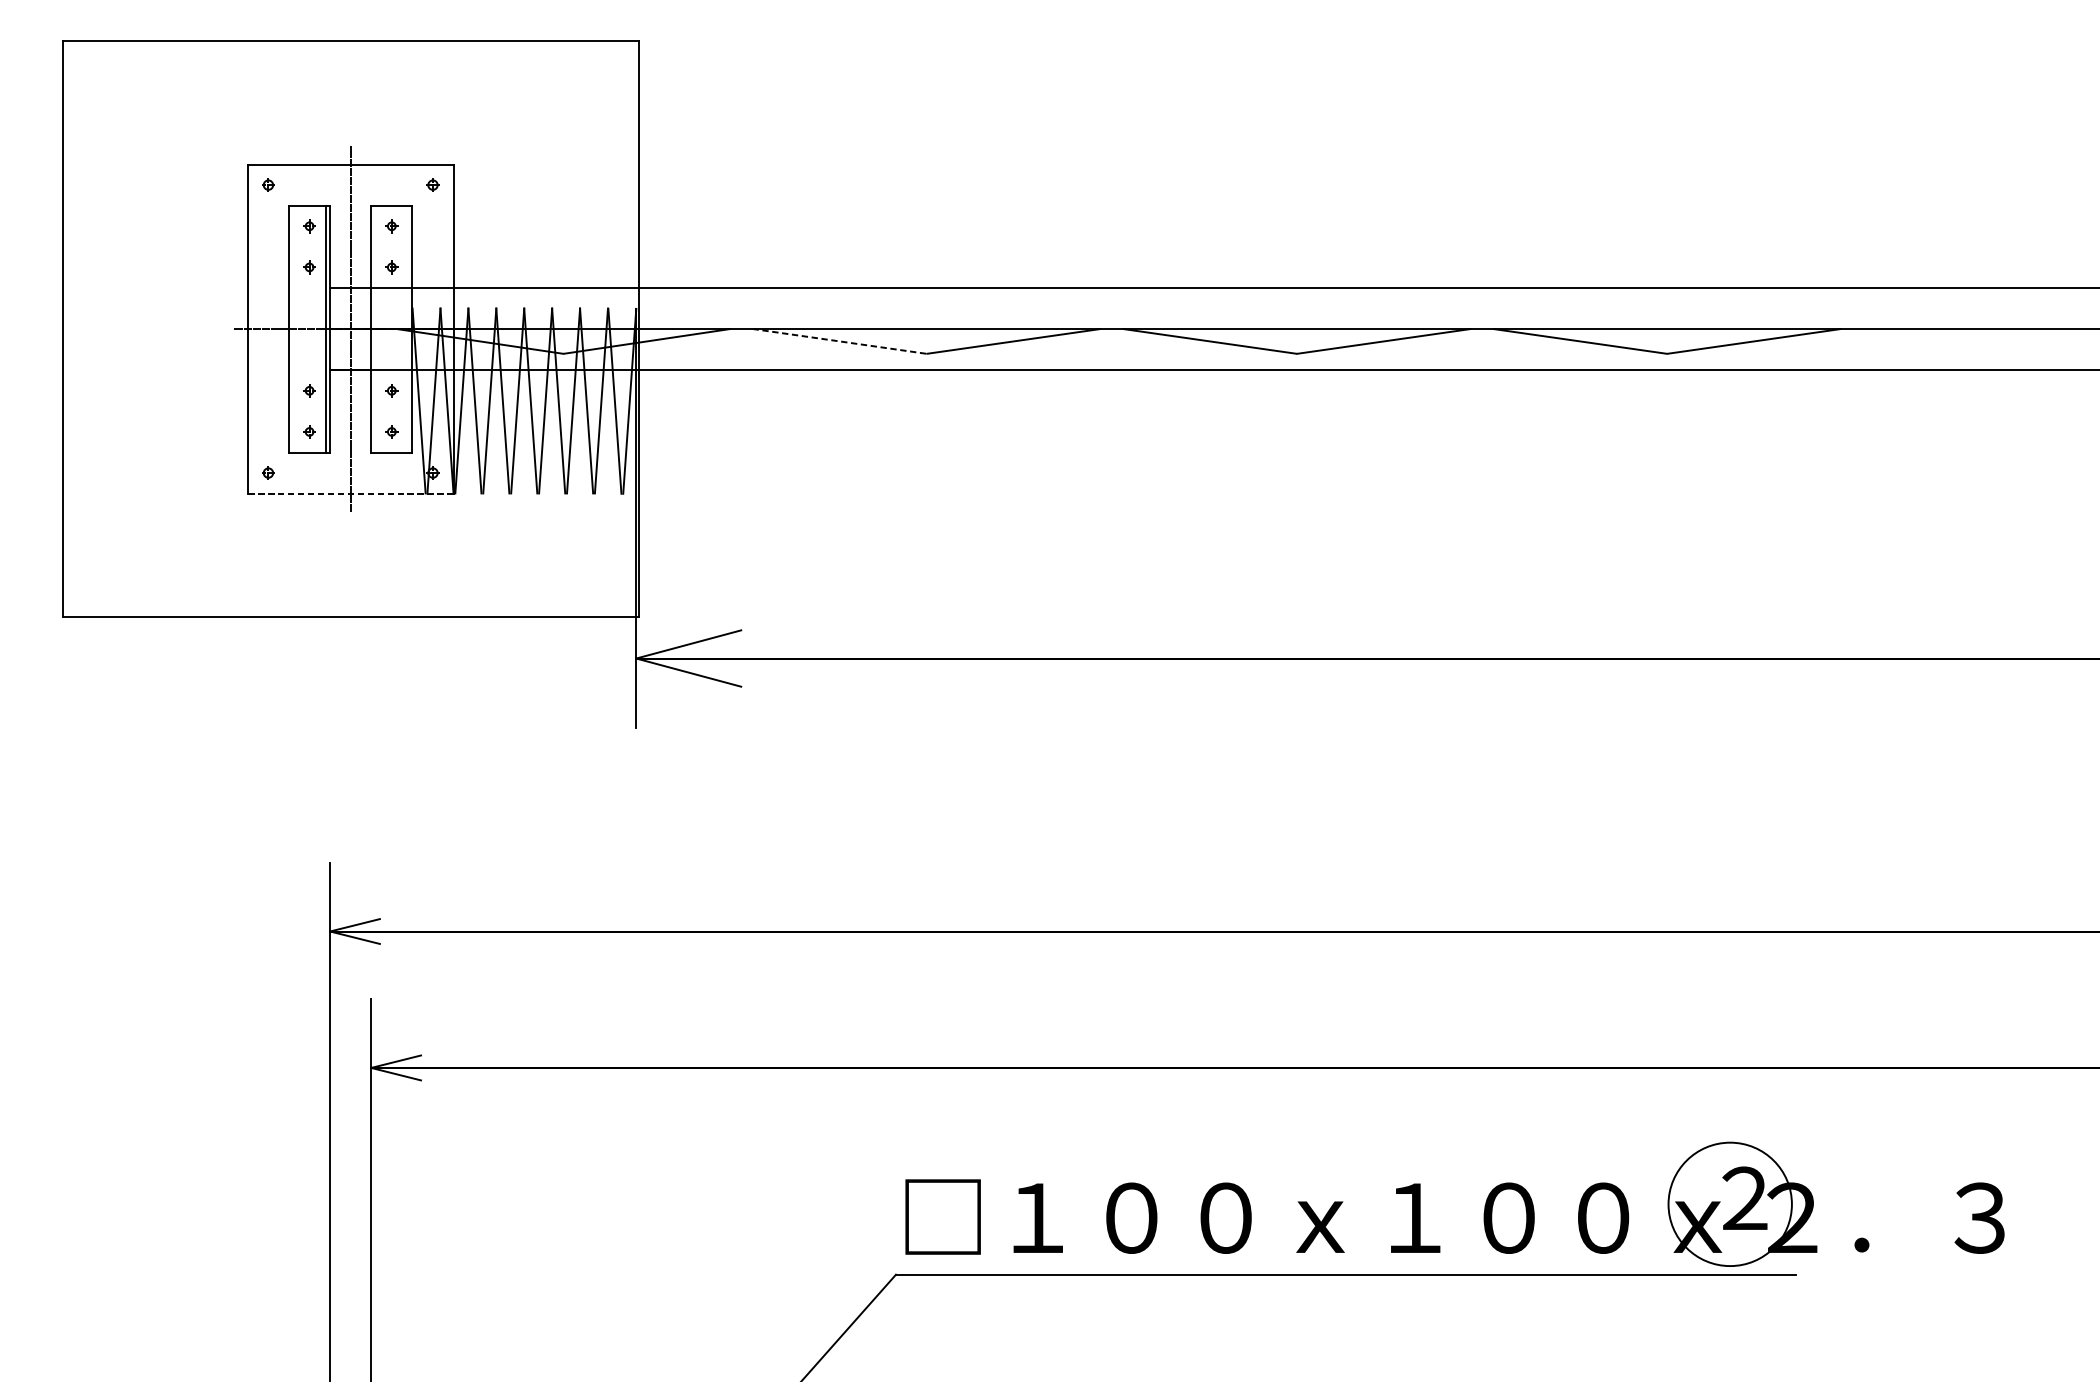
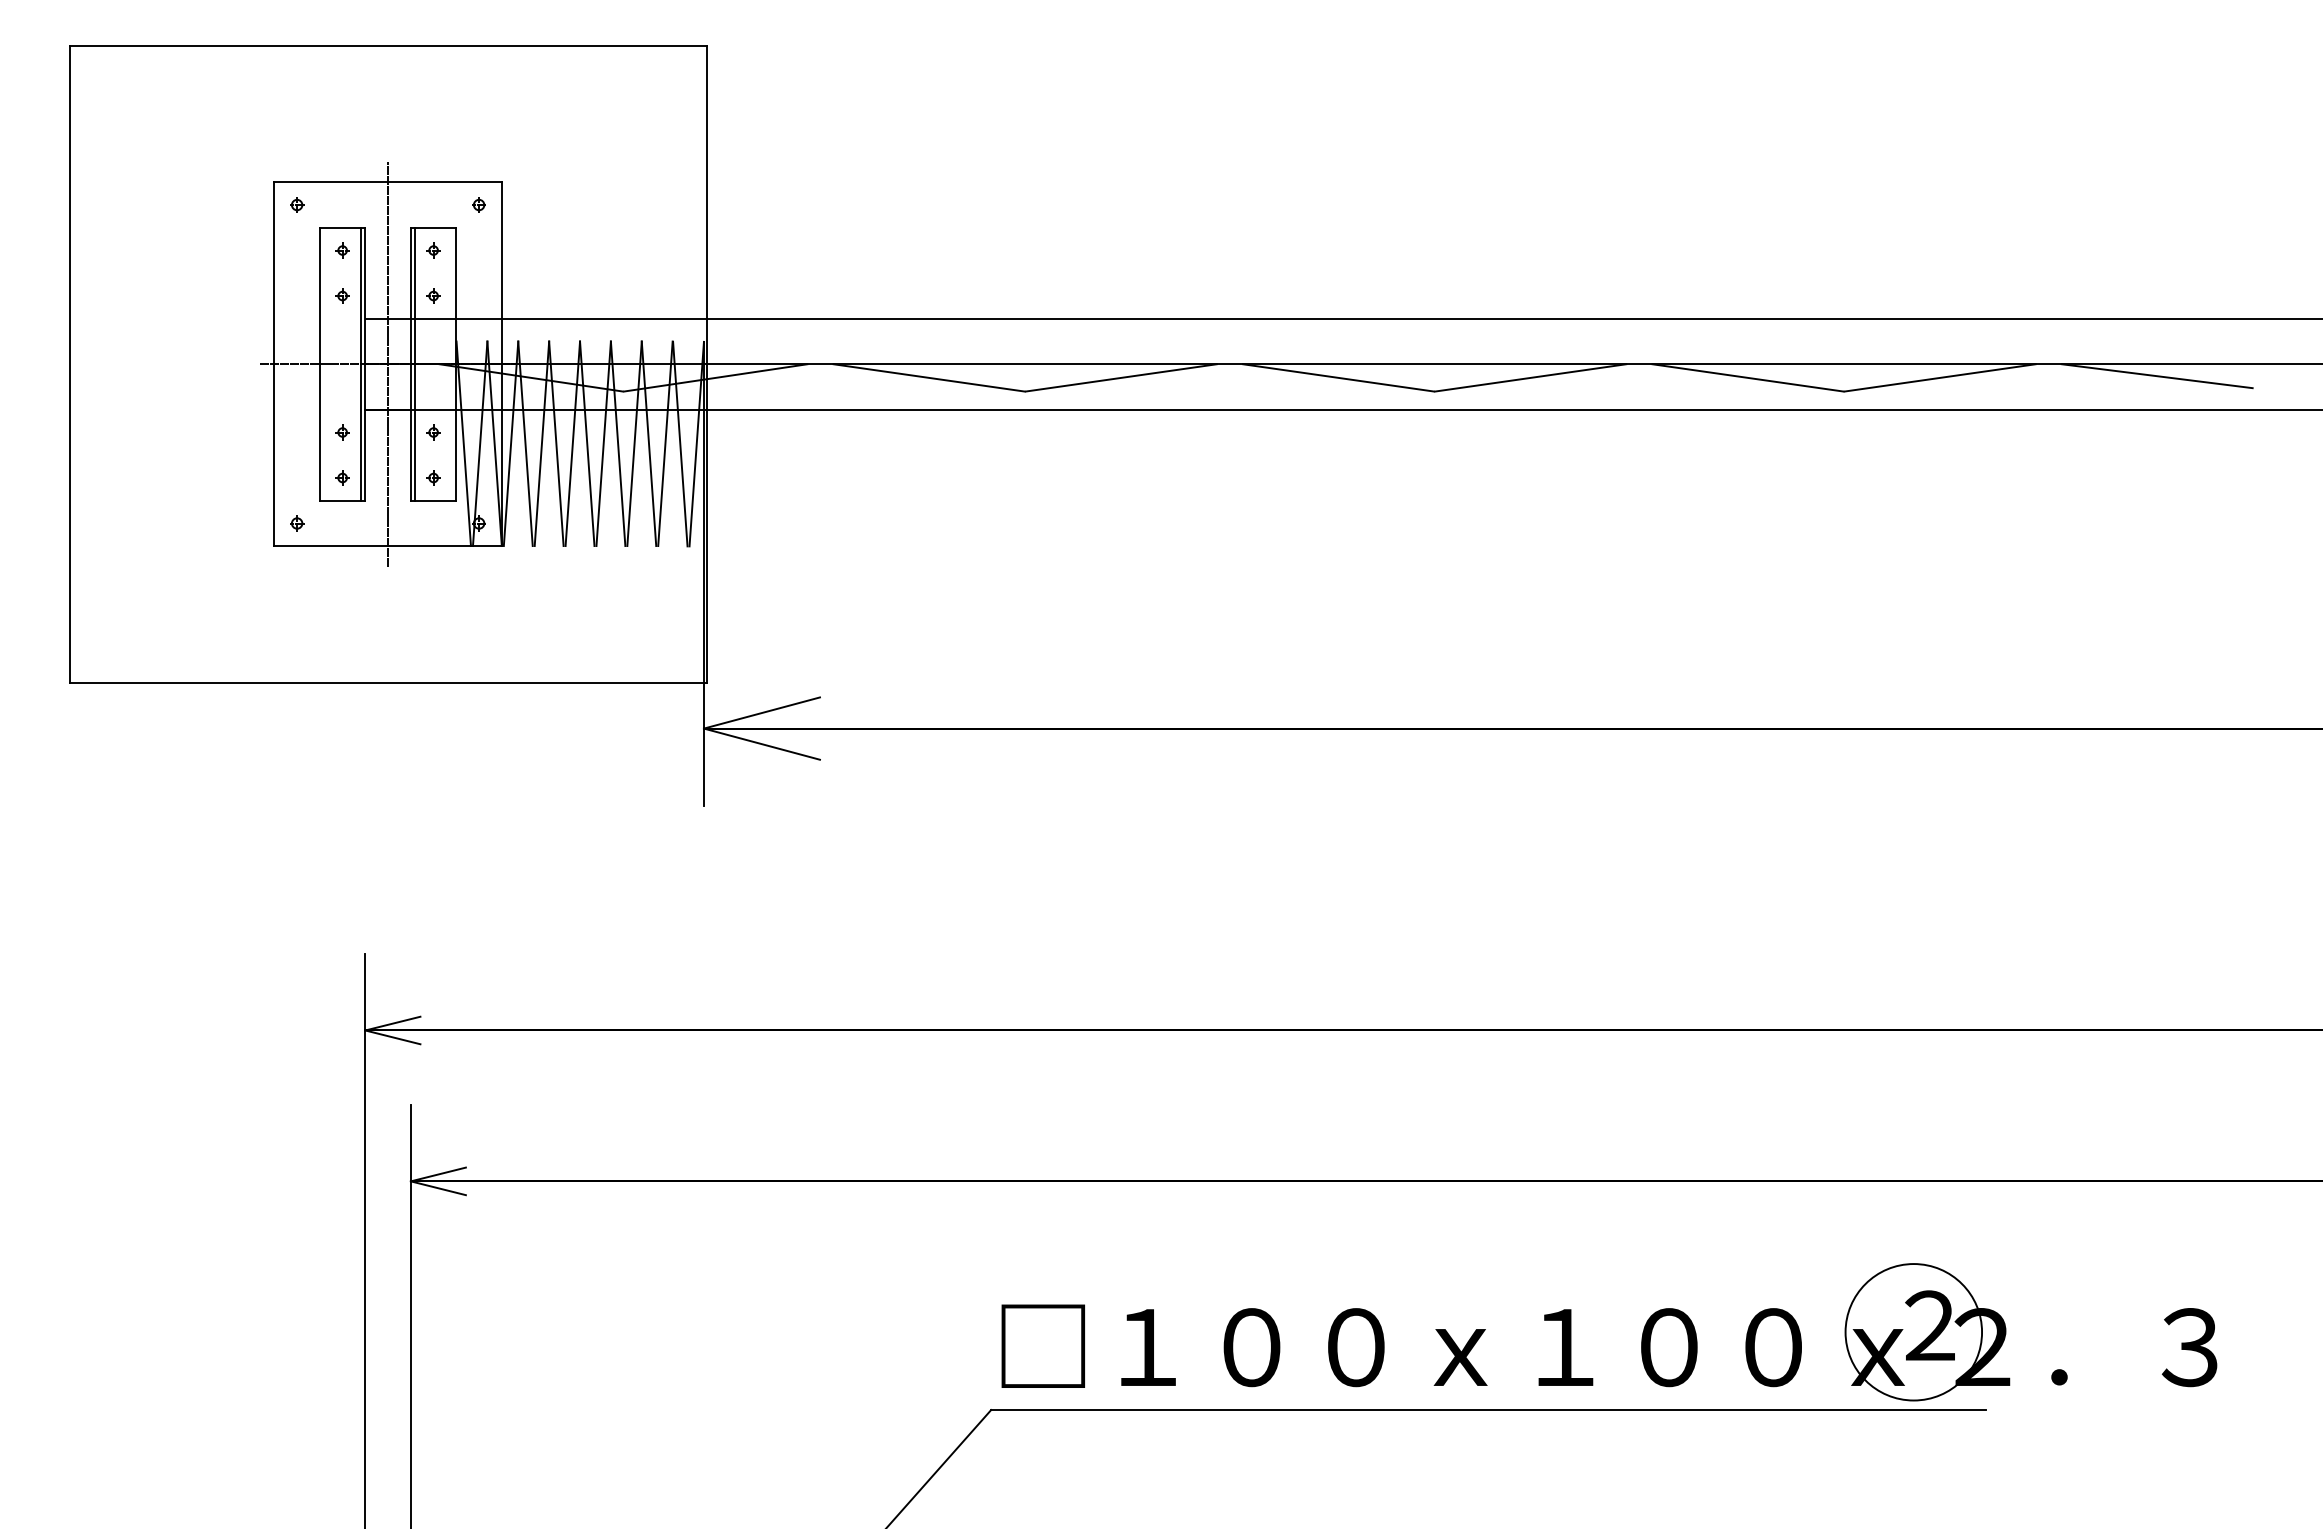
line: (375, 328) -> (415, 363), added
line: (1949, 340) -> (2156, 376), added
line: (840, 341) -> (929, 377), dashed -> solid
line: (351, 493) -> (388, 546), dashed -> solid

